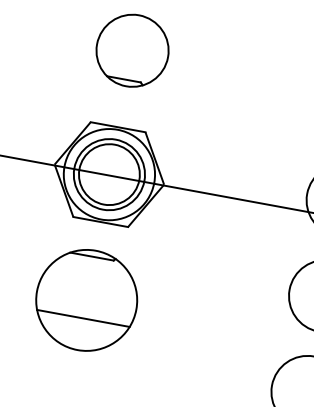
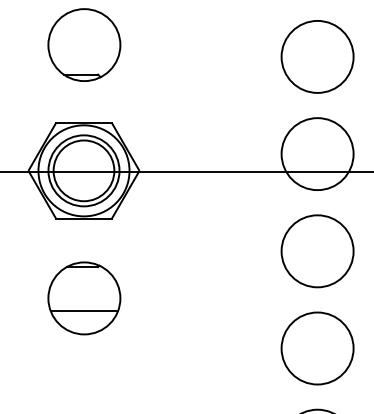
part: (86, 300) -> (84, 298), size x0.71

